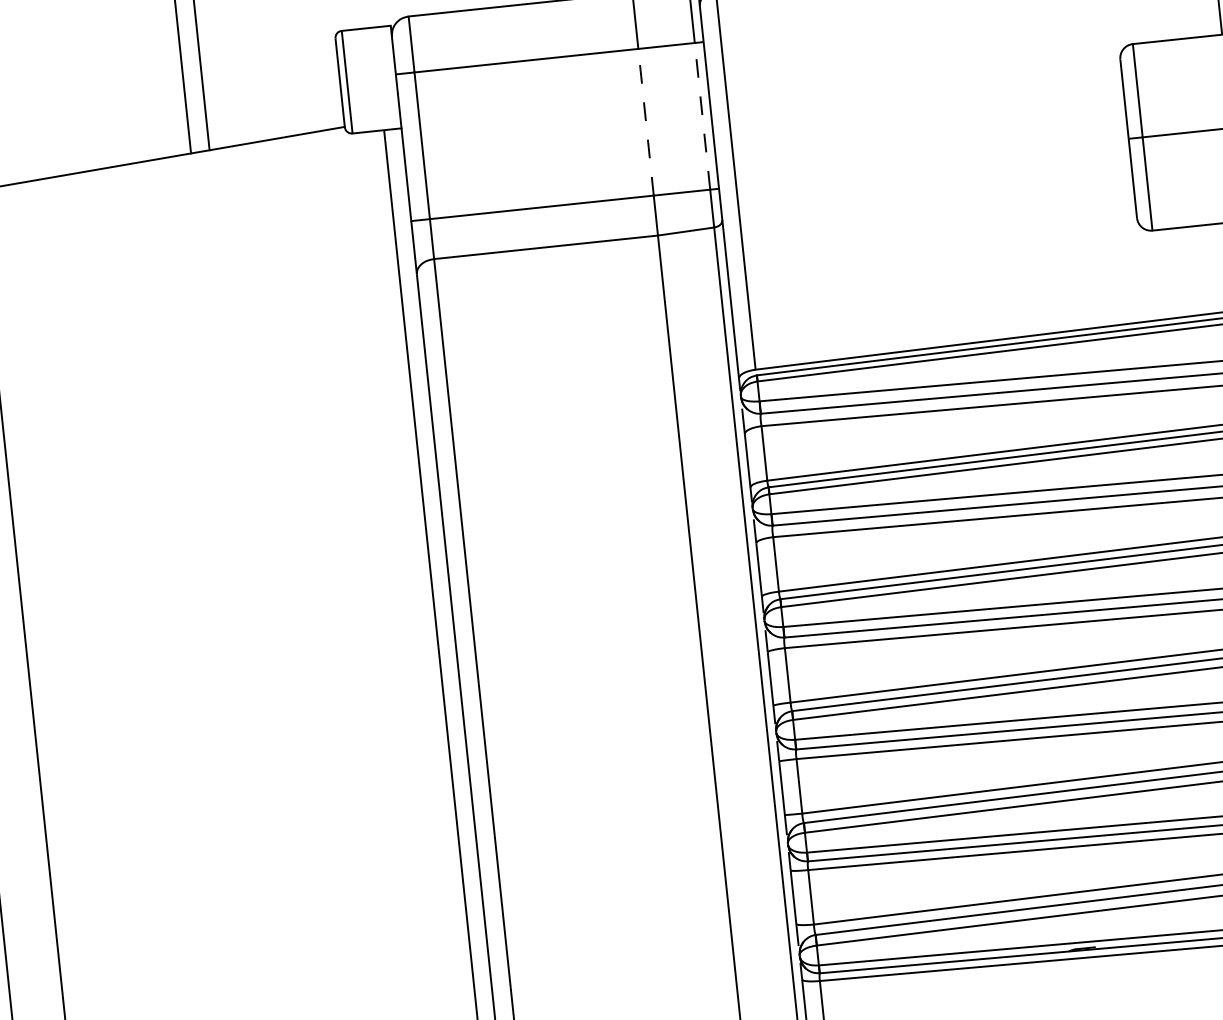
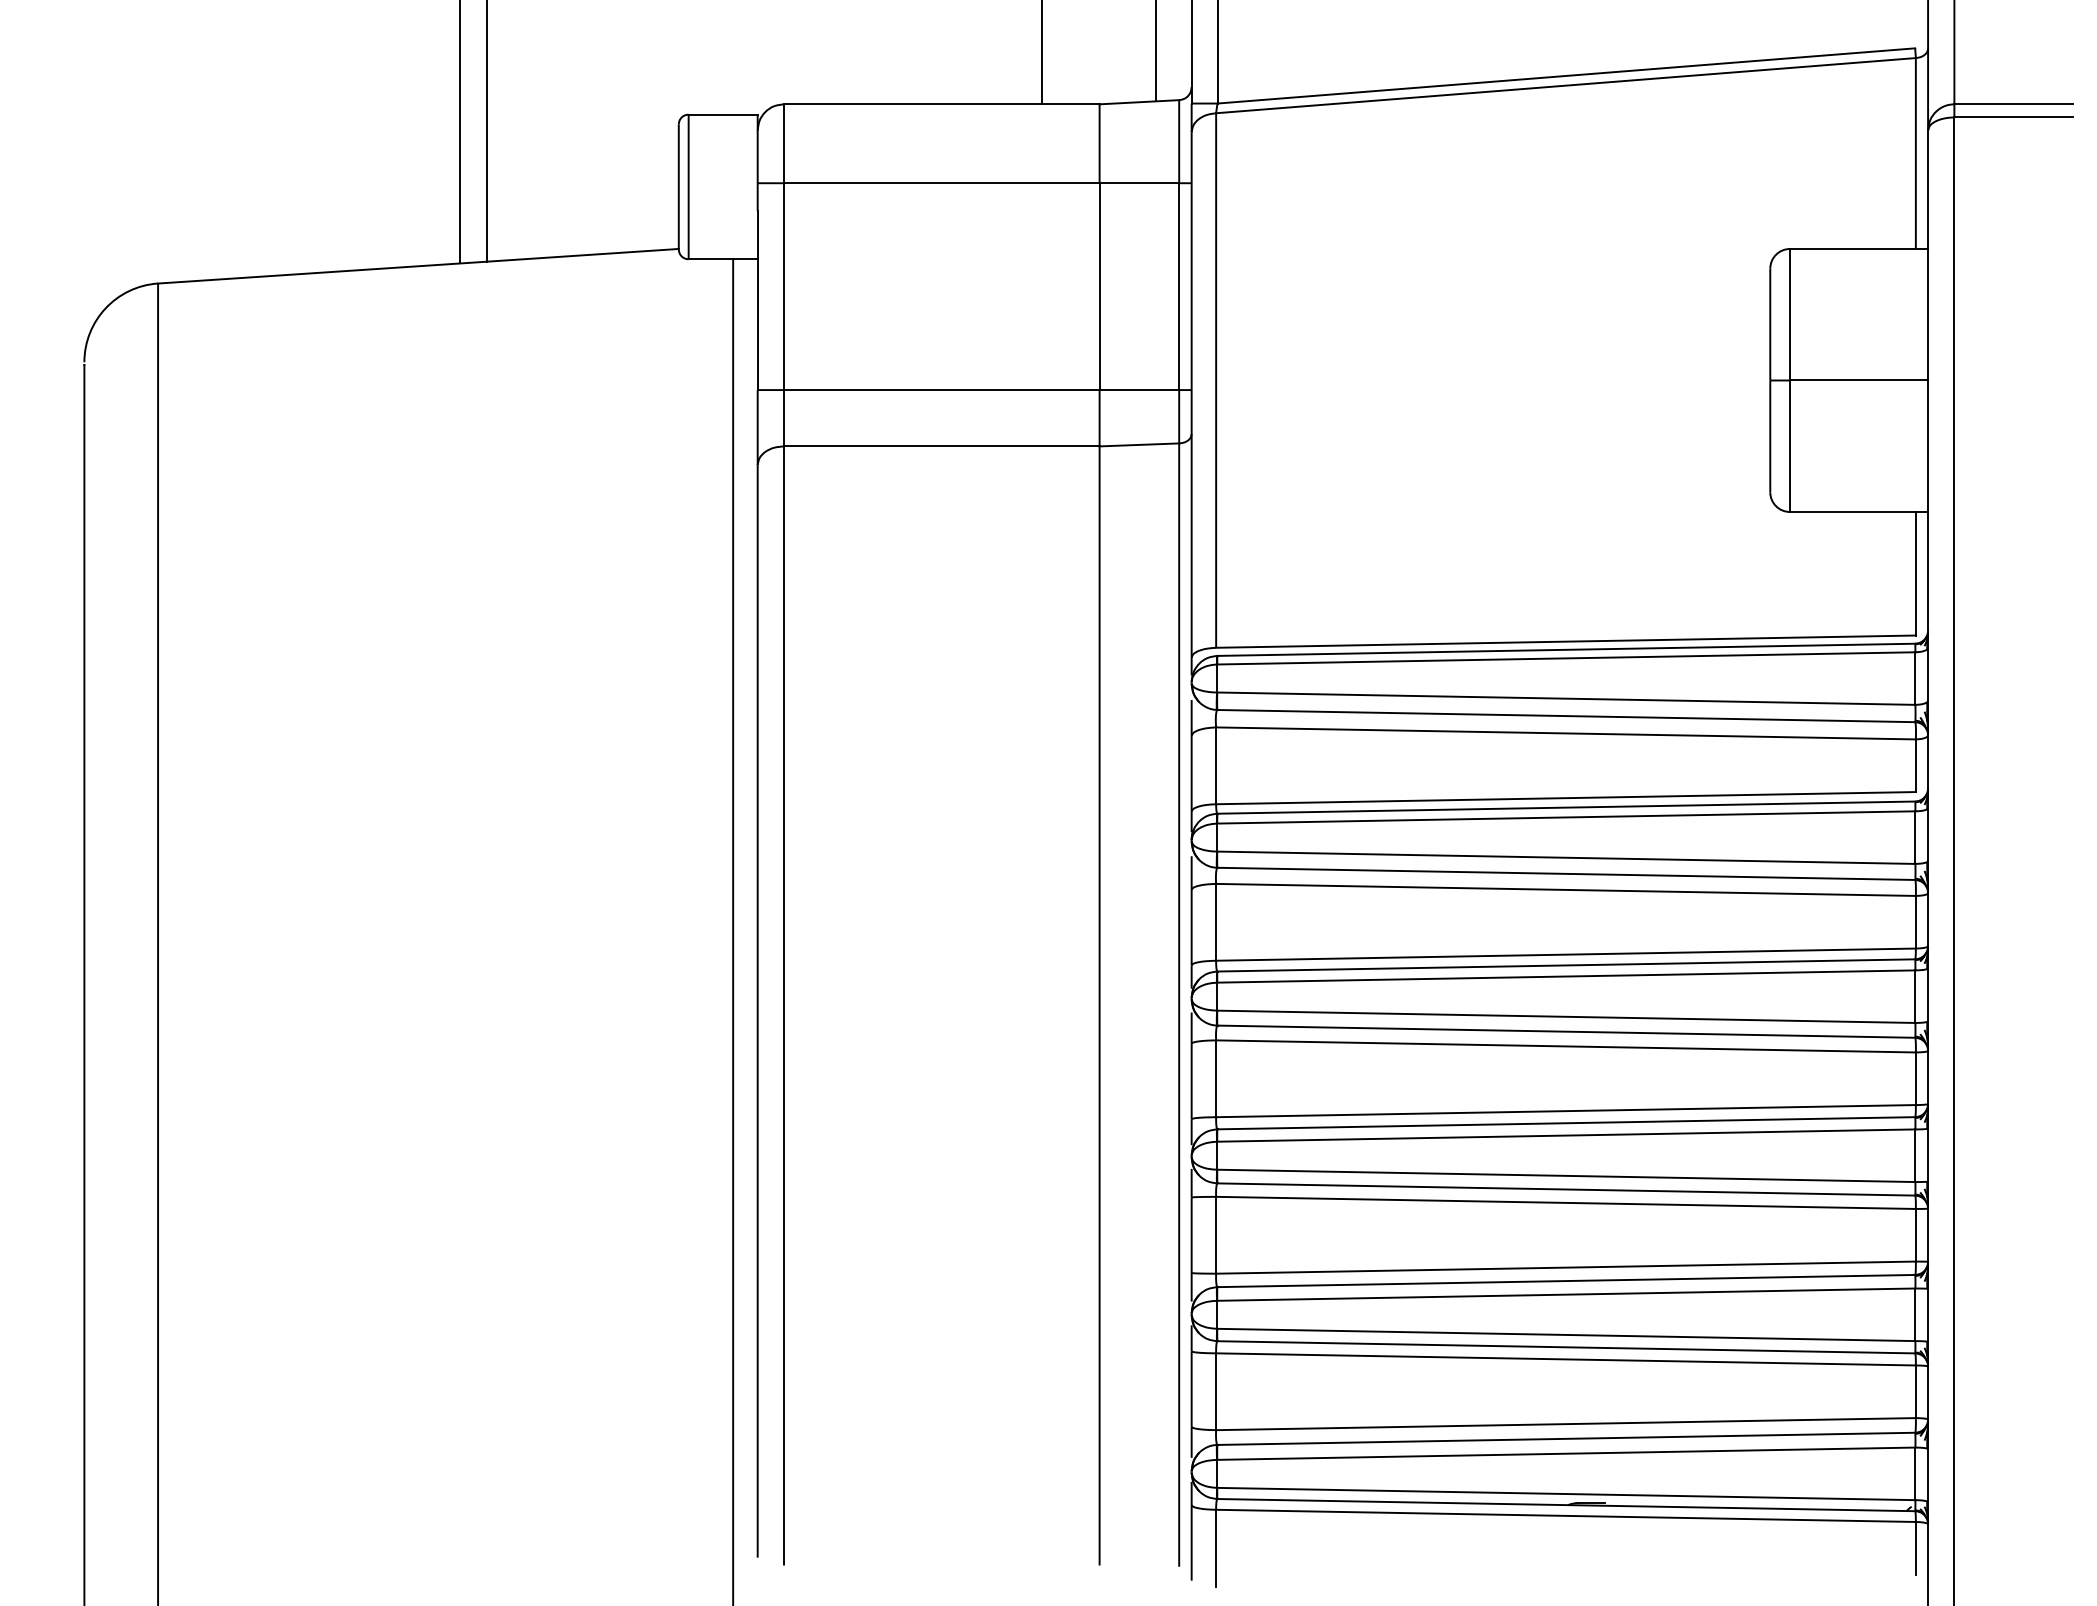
line: (702, 116) -> (1179, 286), dashed -> solid
line: (645, 122) -> (1099, 286), dashed -> solid

